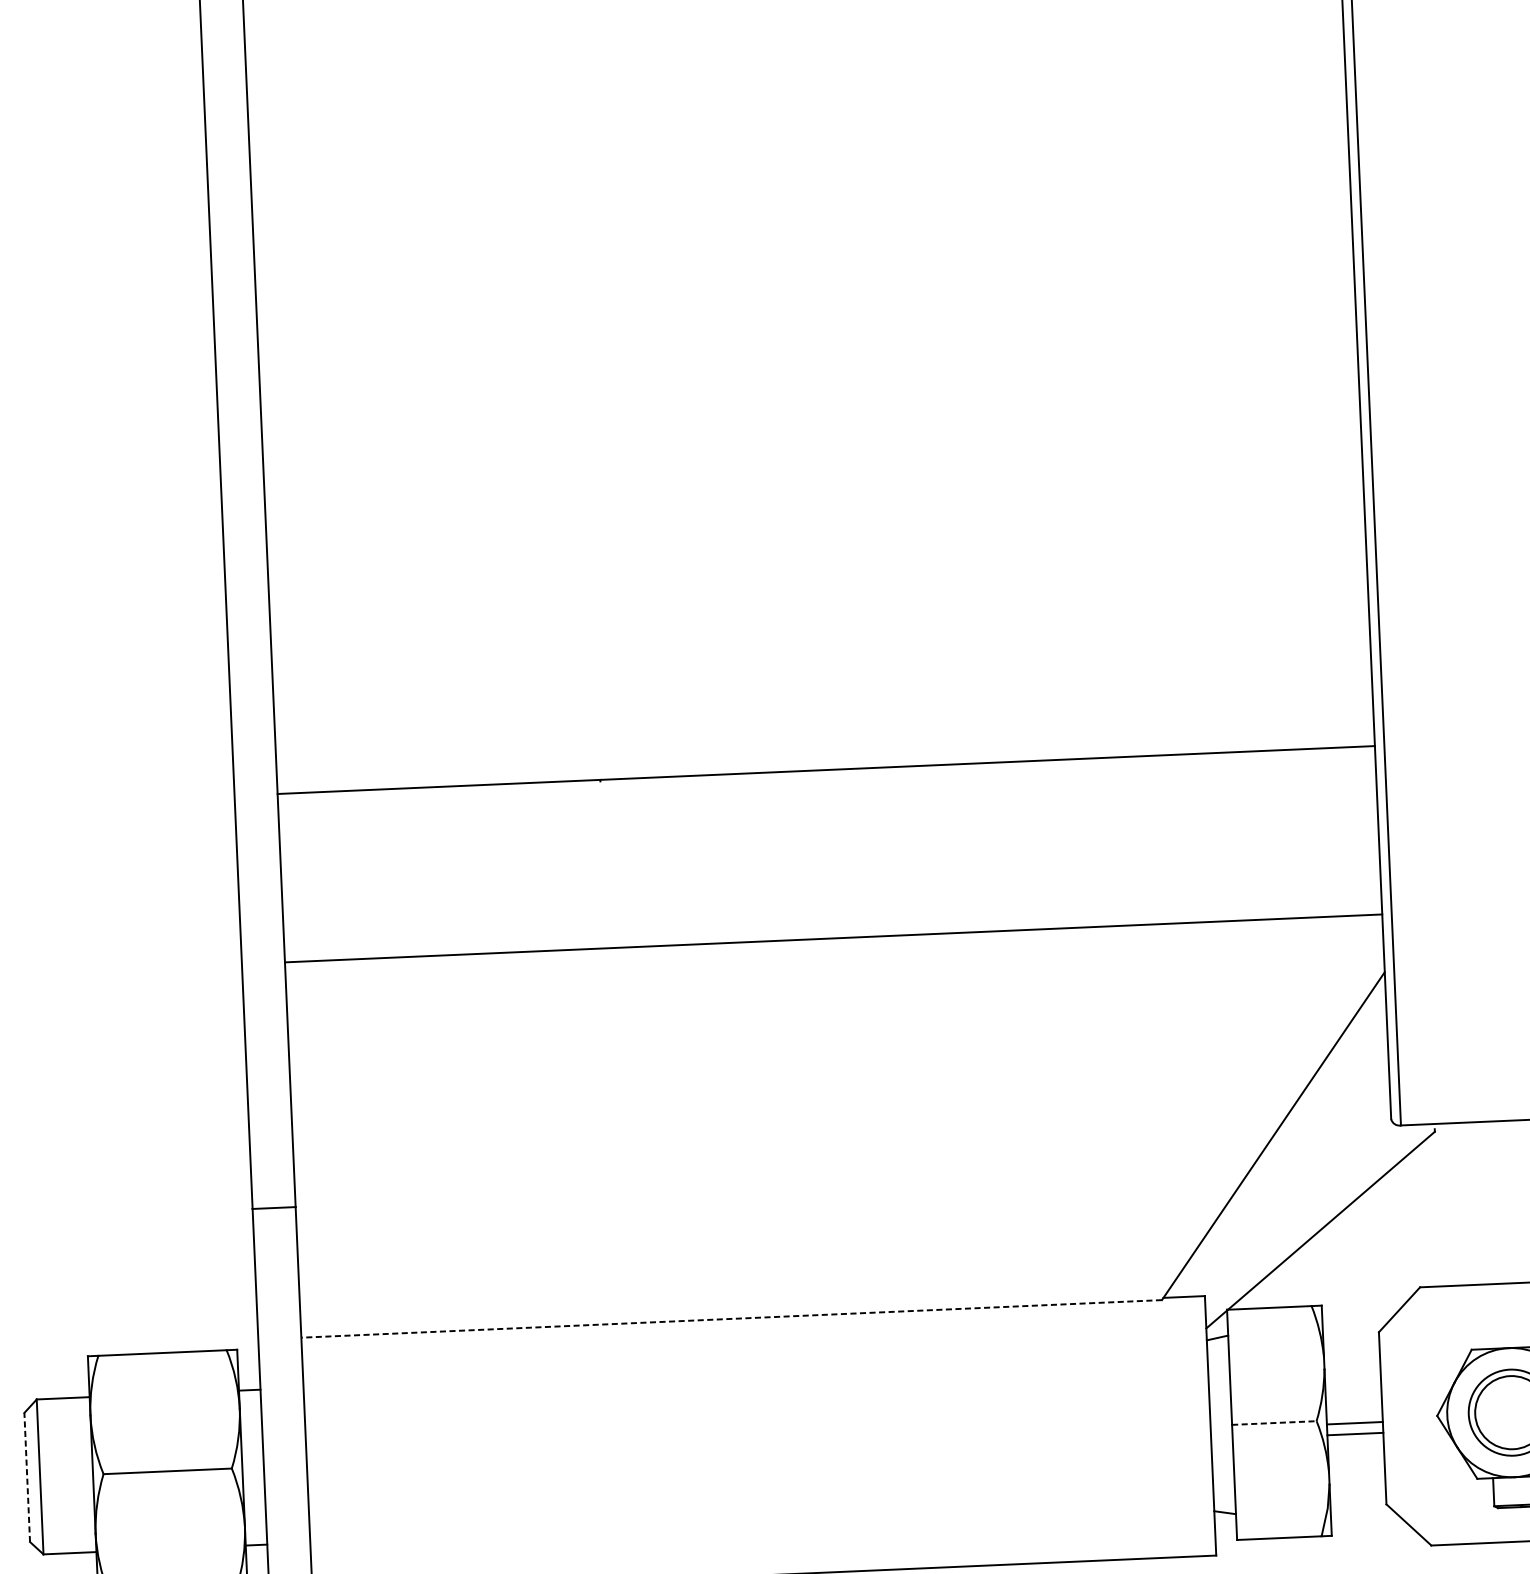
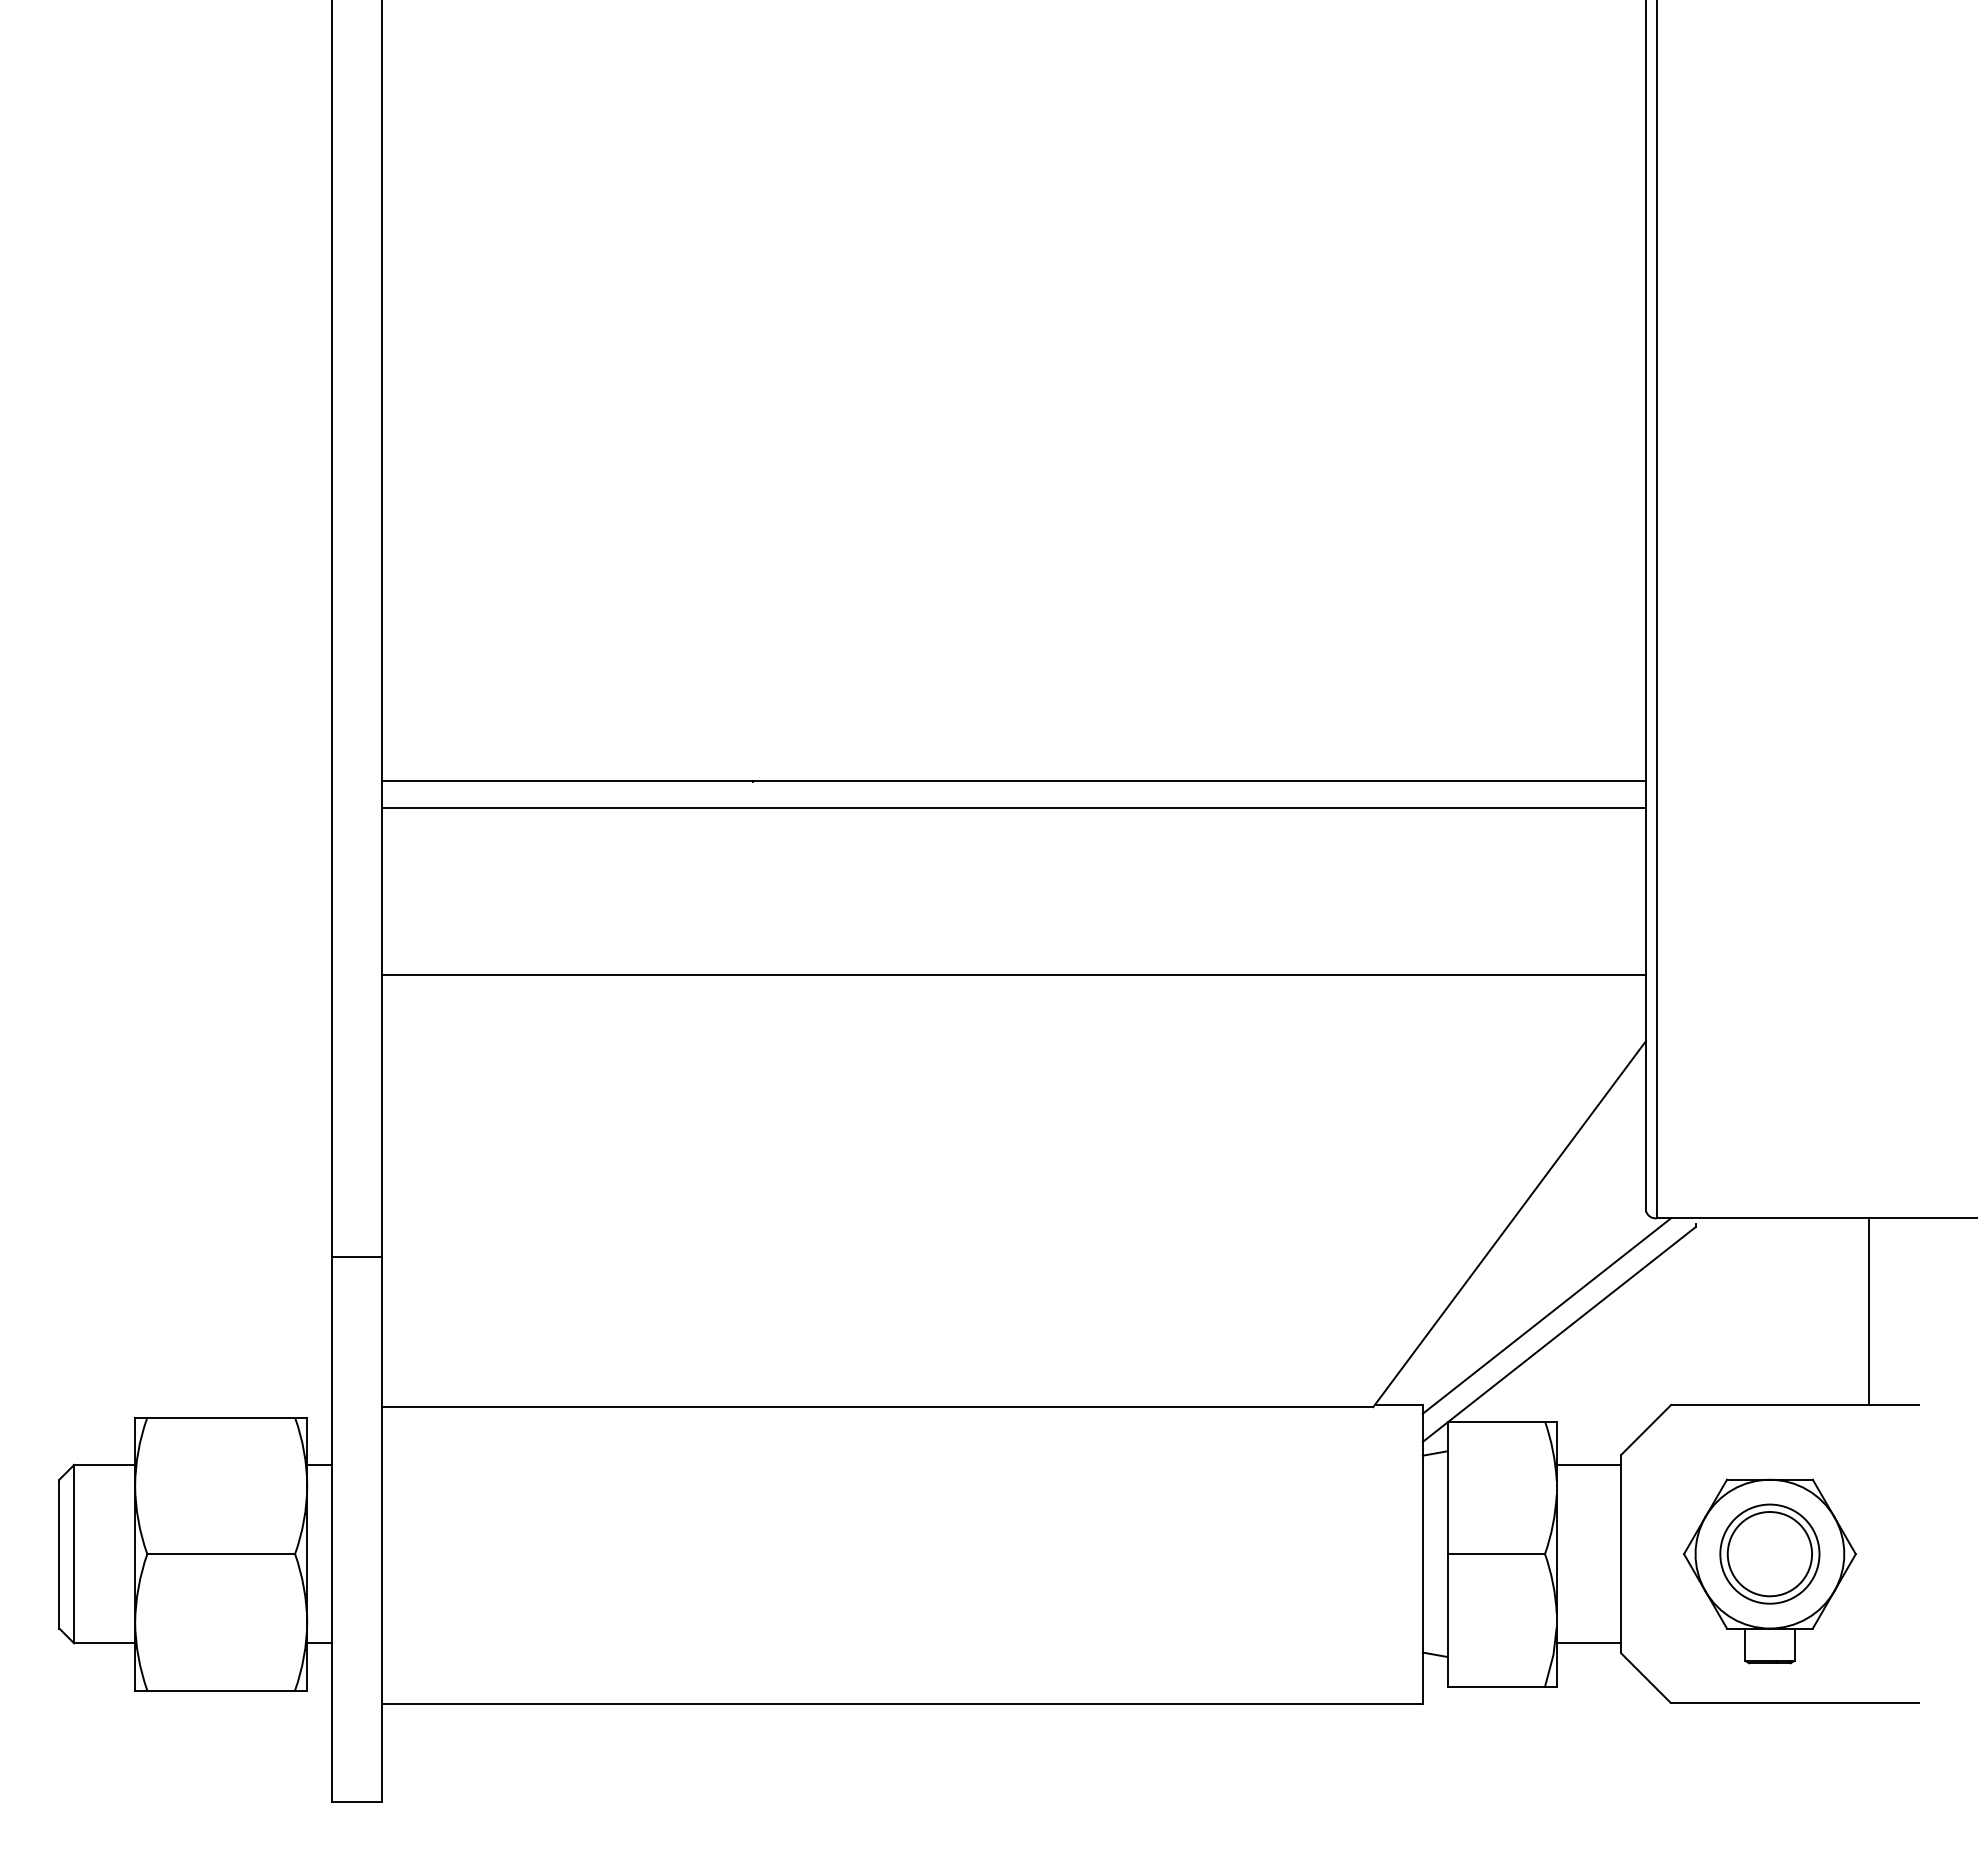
line: (827, 793) -> (1013, 807), added
line: (1308, 1214) -> (1546, 1315), added
line: (731, 1319) -> (877, 1407), dashed -> solid
line: (1274, 1423) -> (1496, 1554), dashed -> solid
line: (1354, 1423) -> (1588, 1643), moved
line: (1354, 1433) -> (1588, 1464), moved
line: (27, 1476) -> (59, 1553), dashed -> solid

